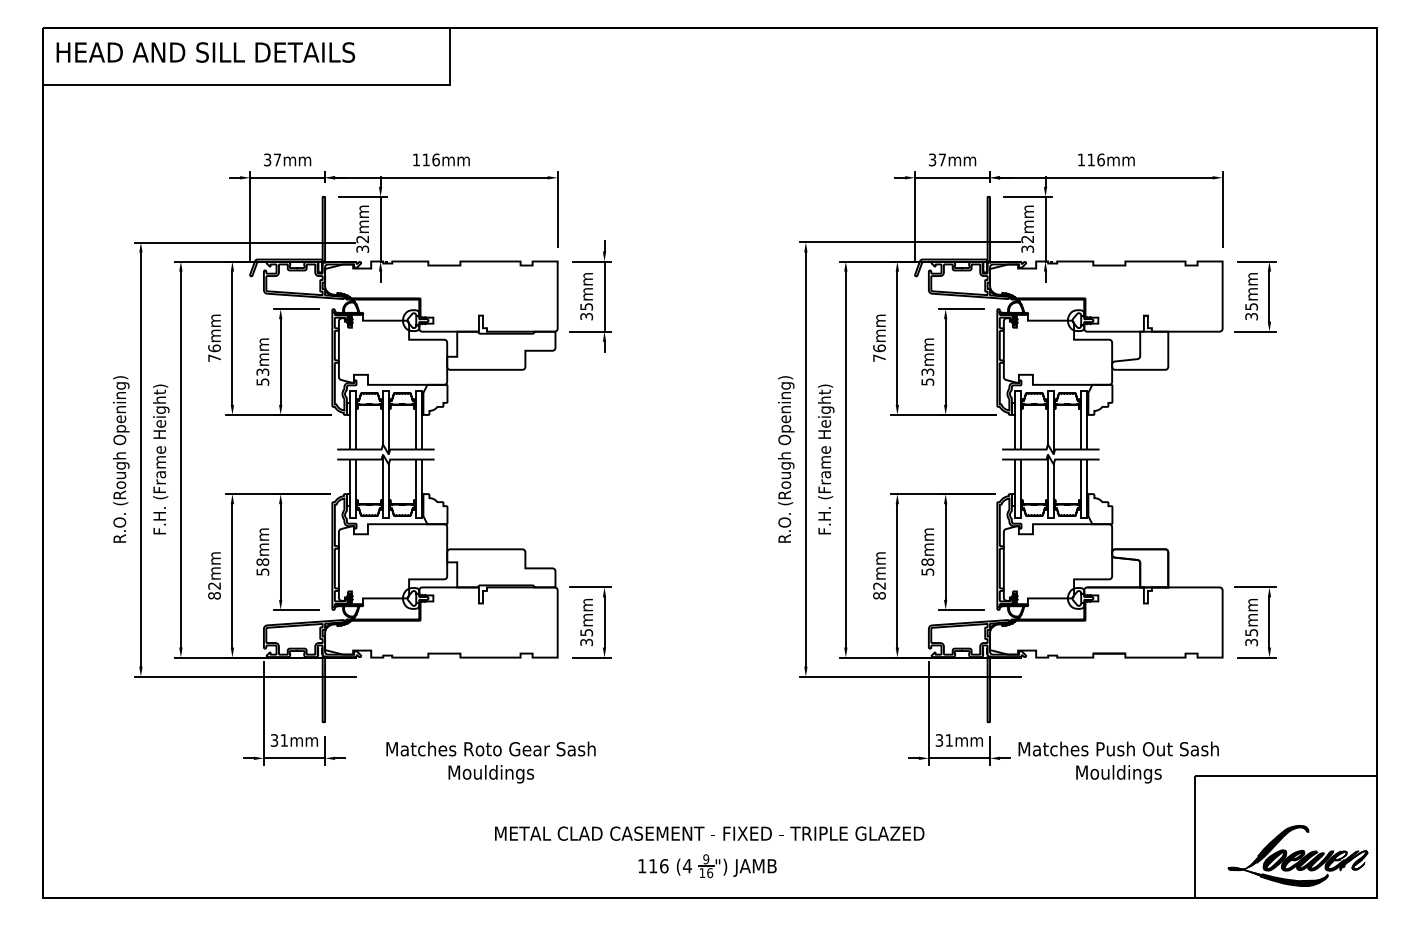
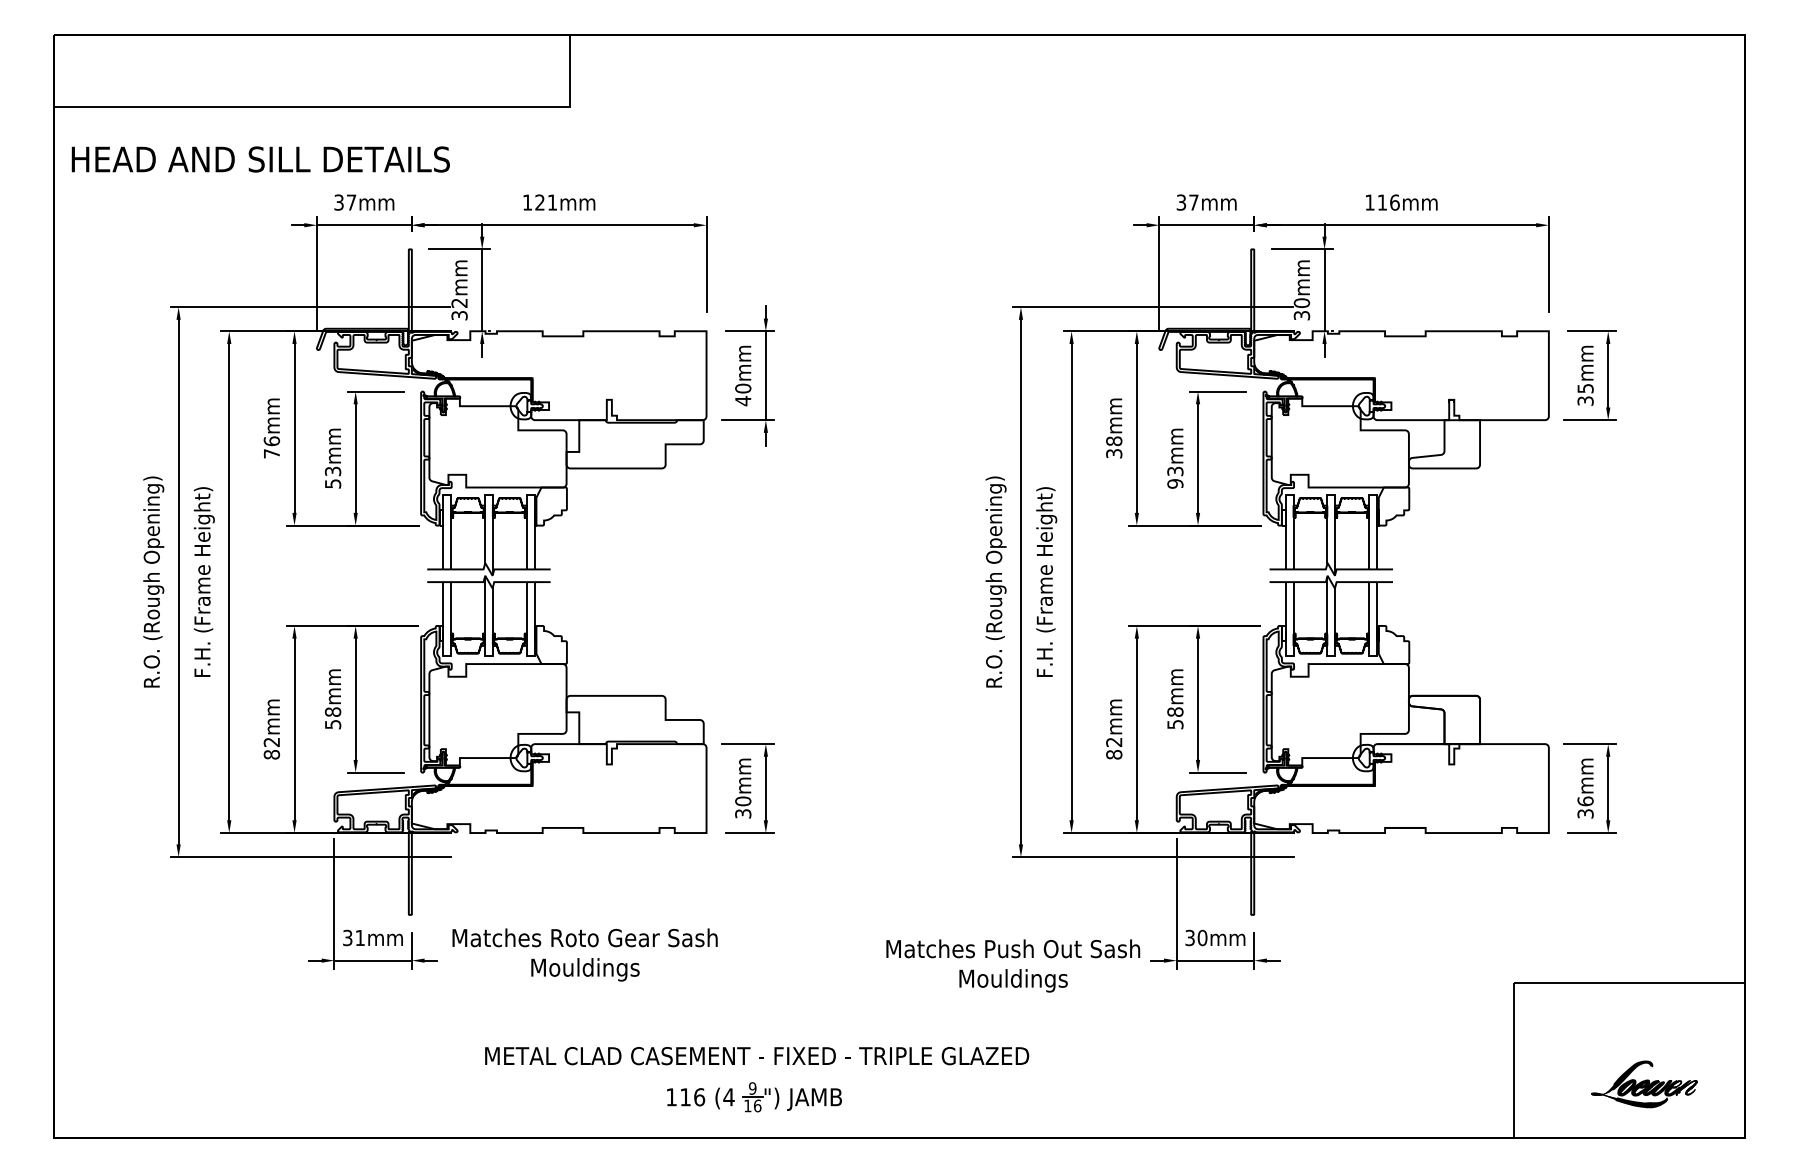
text: (205, 52) -> (260, 159), moved
text: (431, 159) -> (546, 202), 116mm -> 121mm
text: (1027, 238) -> (1301, 302), 32mm -> 30mm
text: (586, 311) -> (743, 394), 35mm -> 40mm
text: (879, 353) -> (1114, 447), 76mm -> 38mm
text: (927, 381) -> (1175, 483), 53mm -> 93mm
text: (586, 632) -> (743, 801), 35mm -> 30mm
text: (1251, 632) -> (1585, 801), 35mm -> 36mm
text: (949, 740) -> (1202, 937), 31mm -> 30mm
text: (490, 762) -> (584, 954), moved
text: (1118, 762) -> (1013, 965), moved
text: (710, 834) -> (757, 1056), moved
part: (1298, 856) -> (1644, 1084), size x0.6
part: (707, 866) -> (754, 1097), moved

